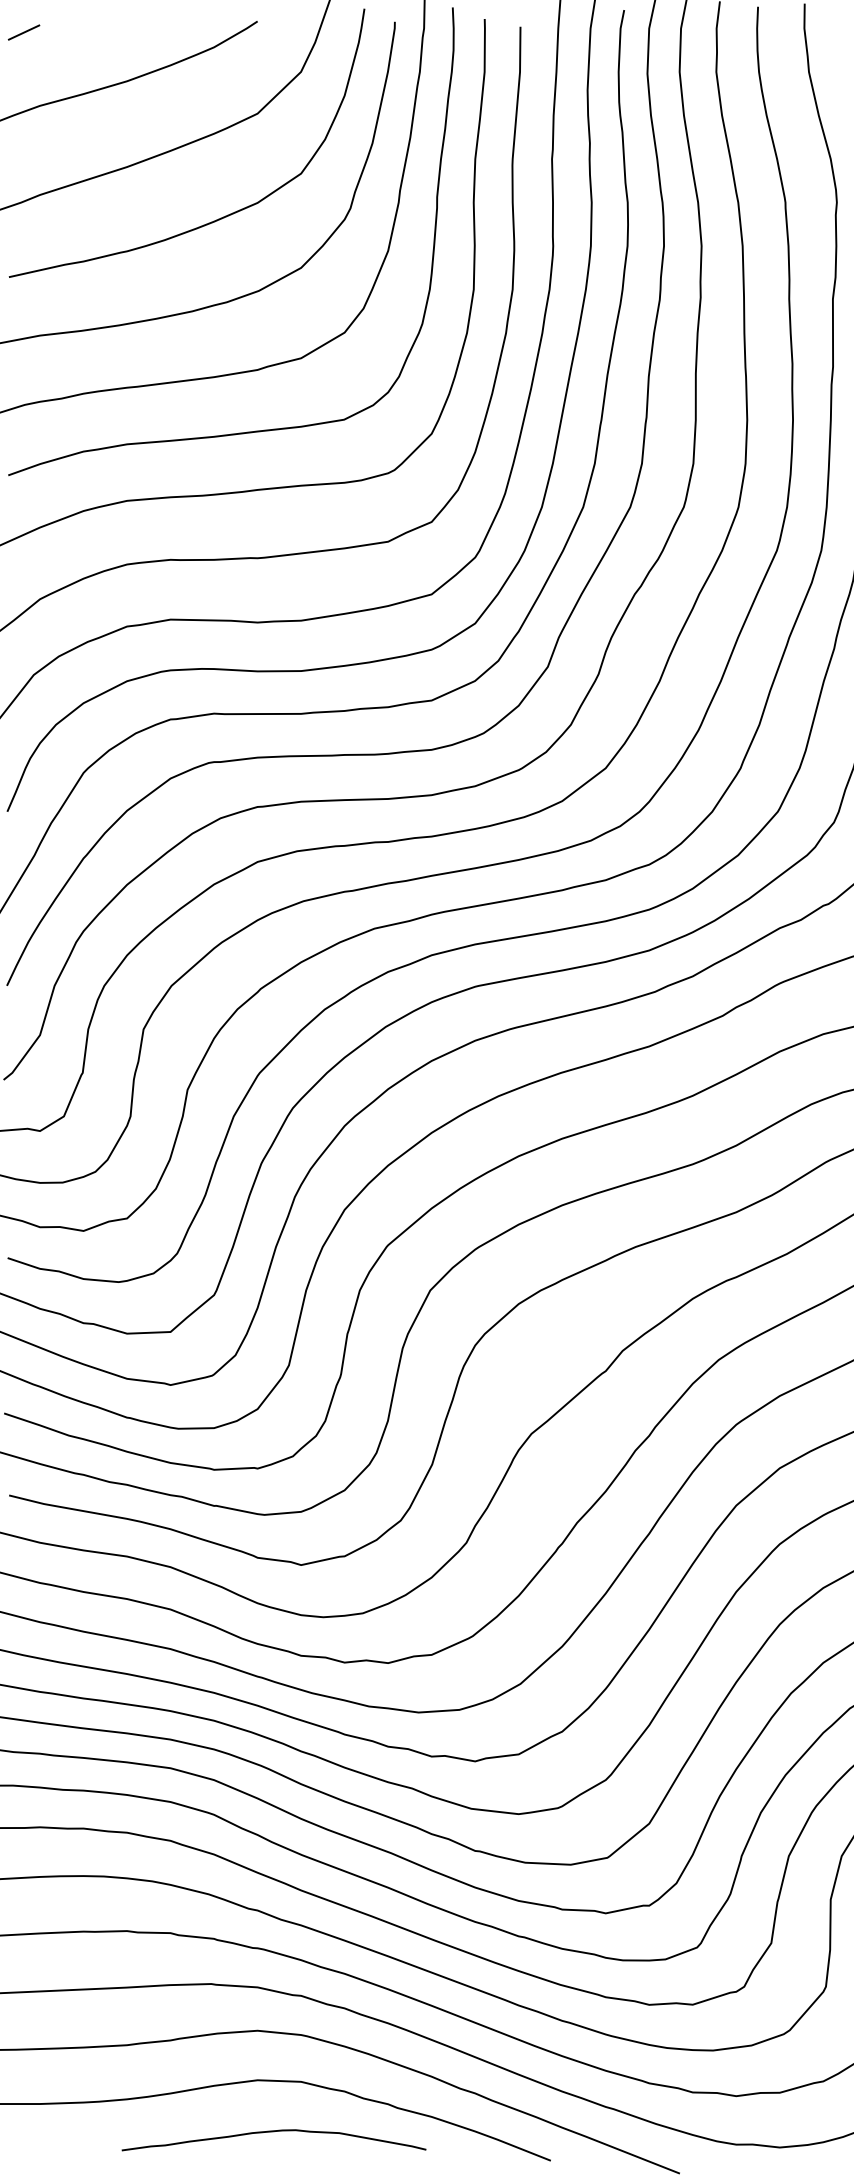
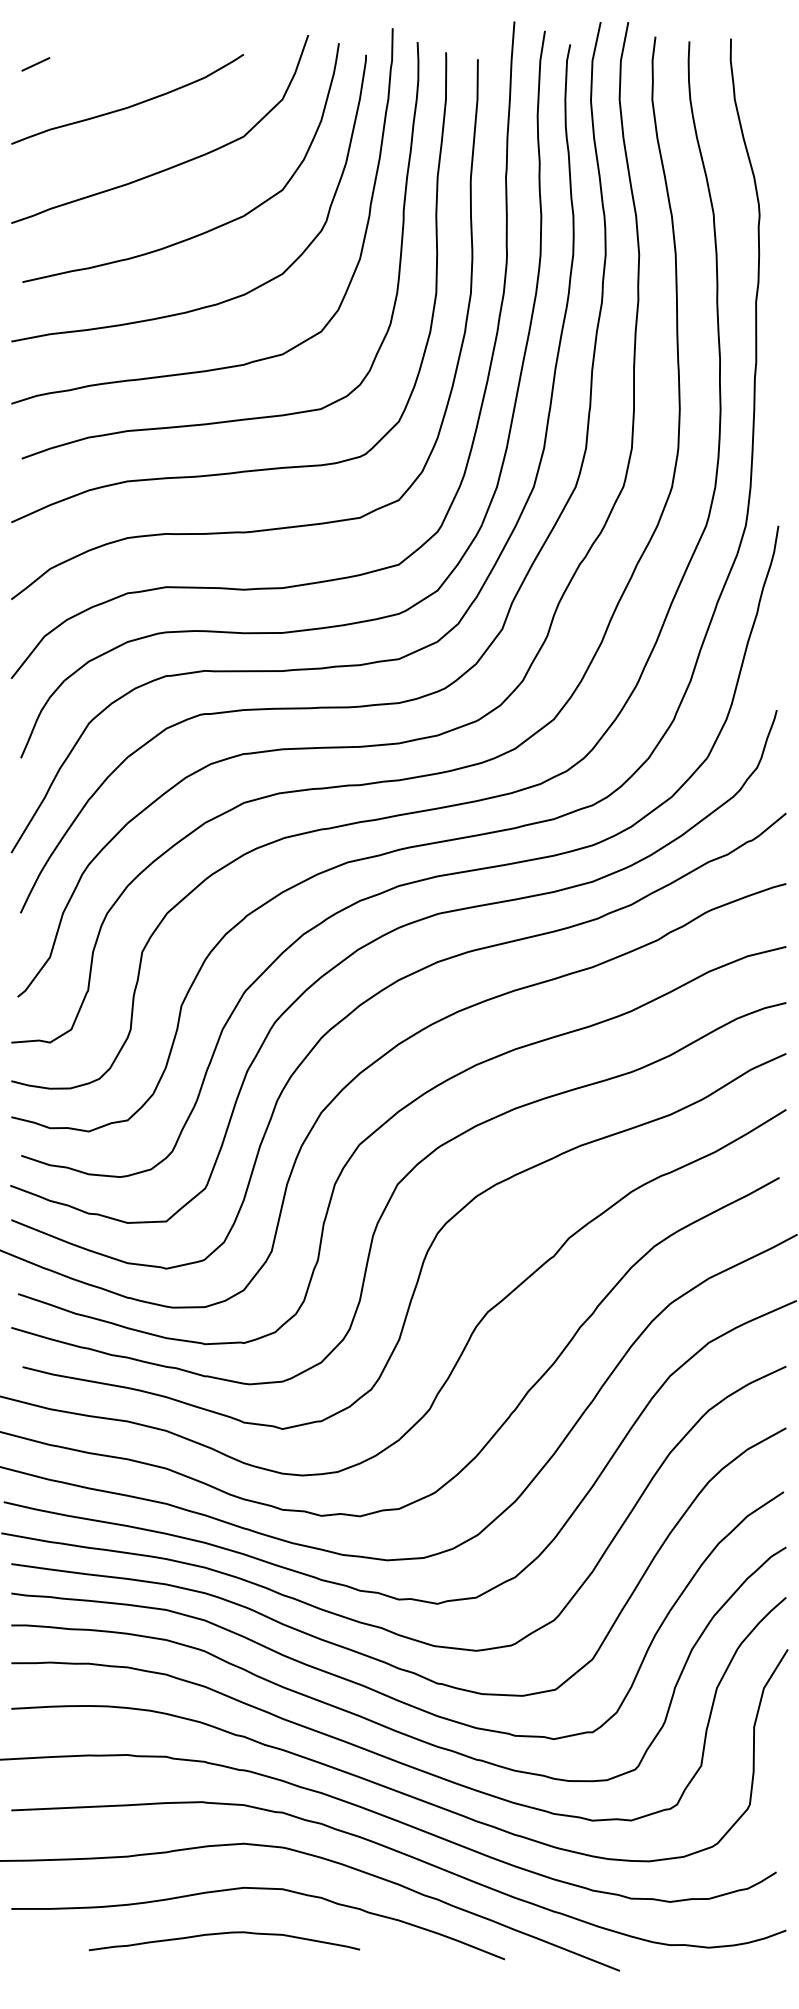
curve: (274, 2132) -> (224, 1934), moved

